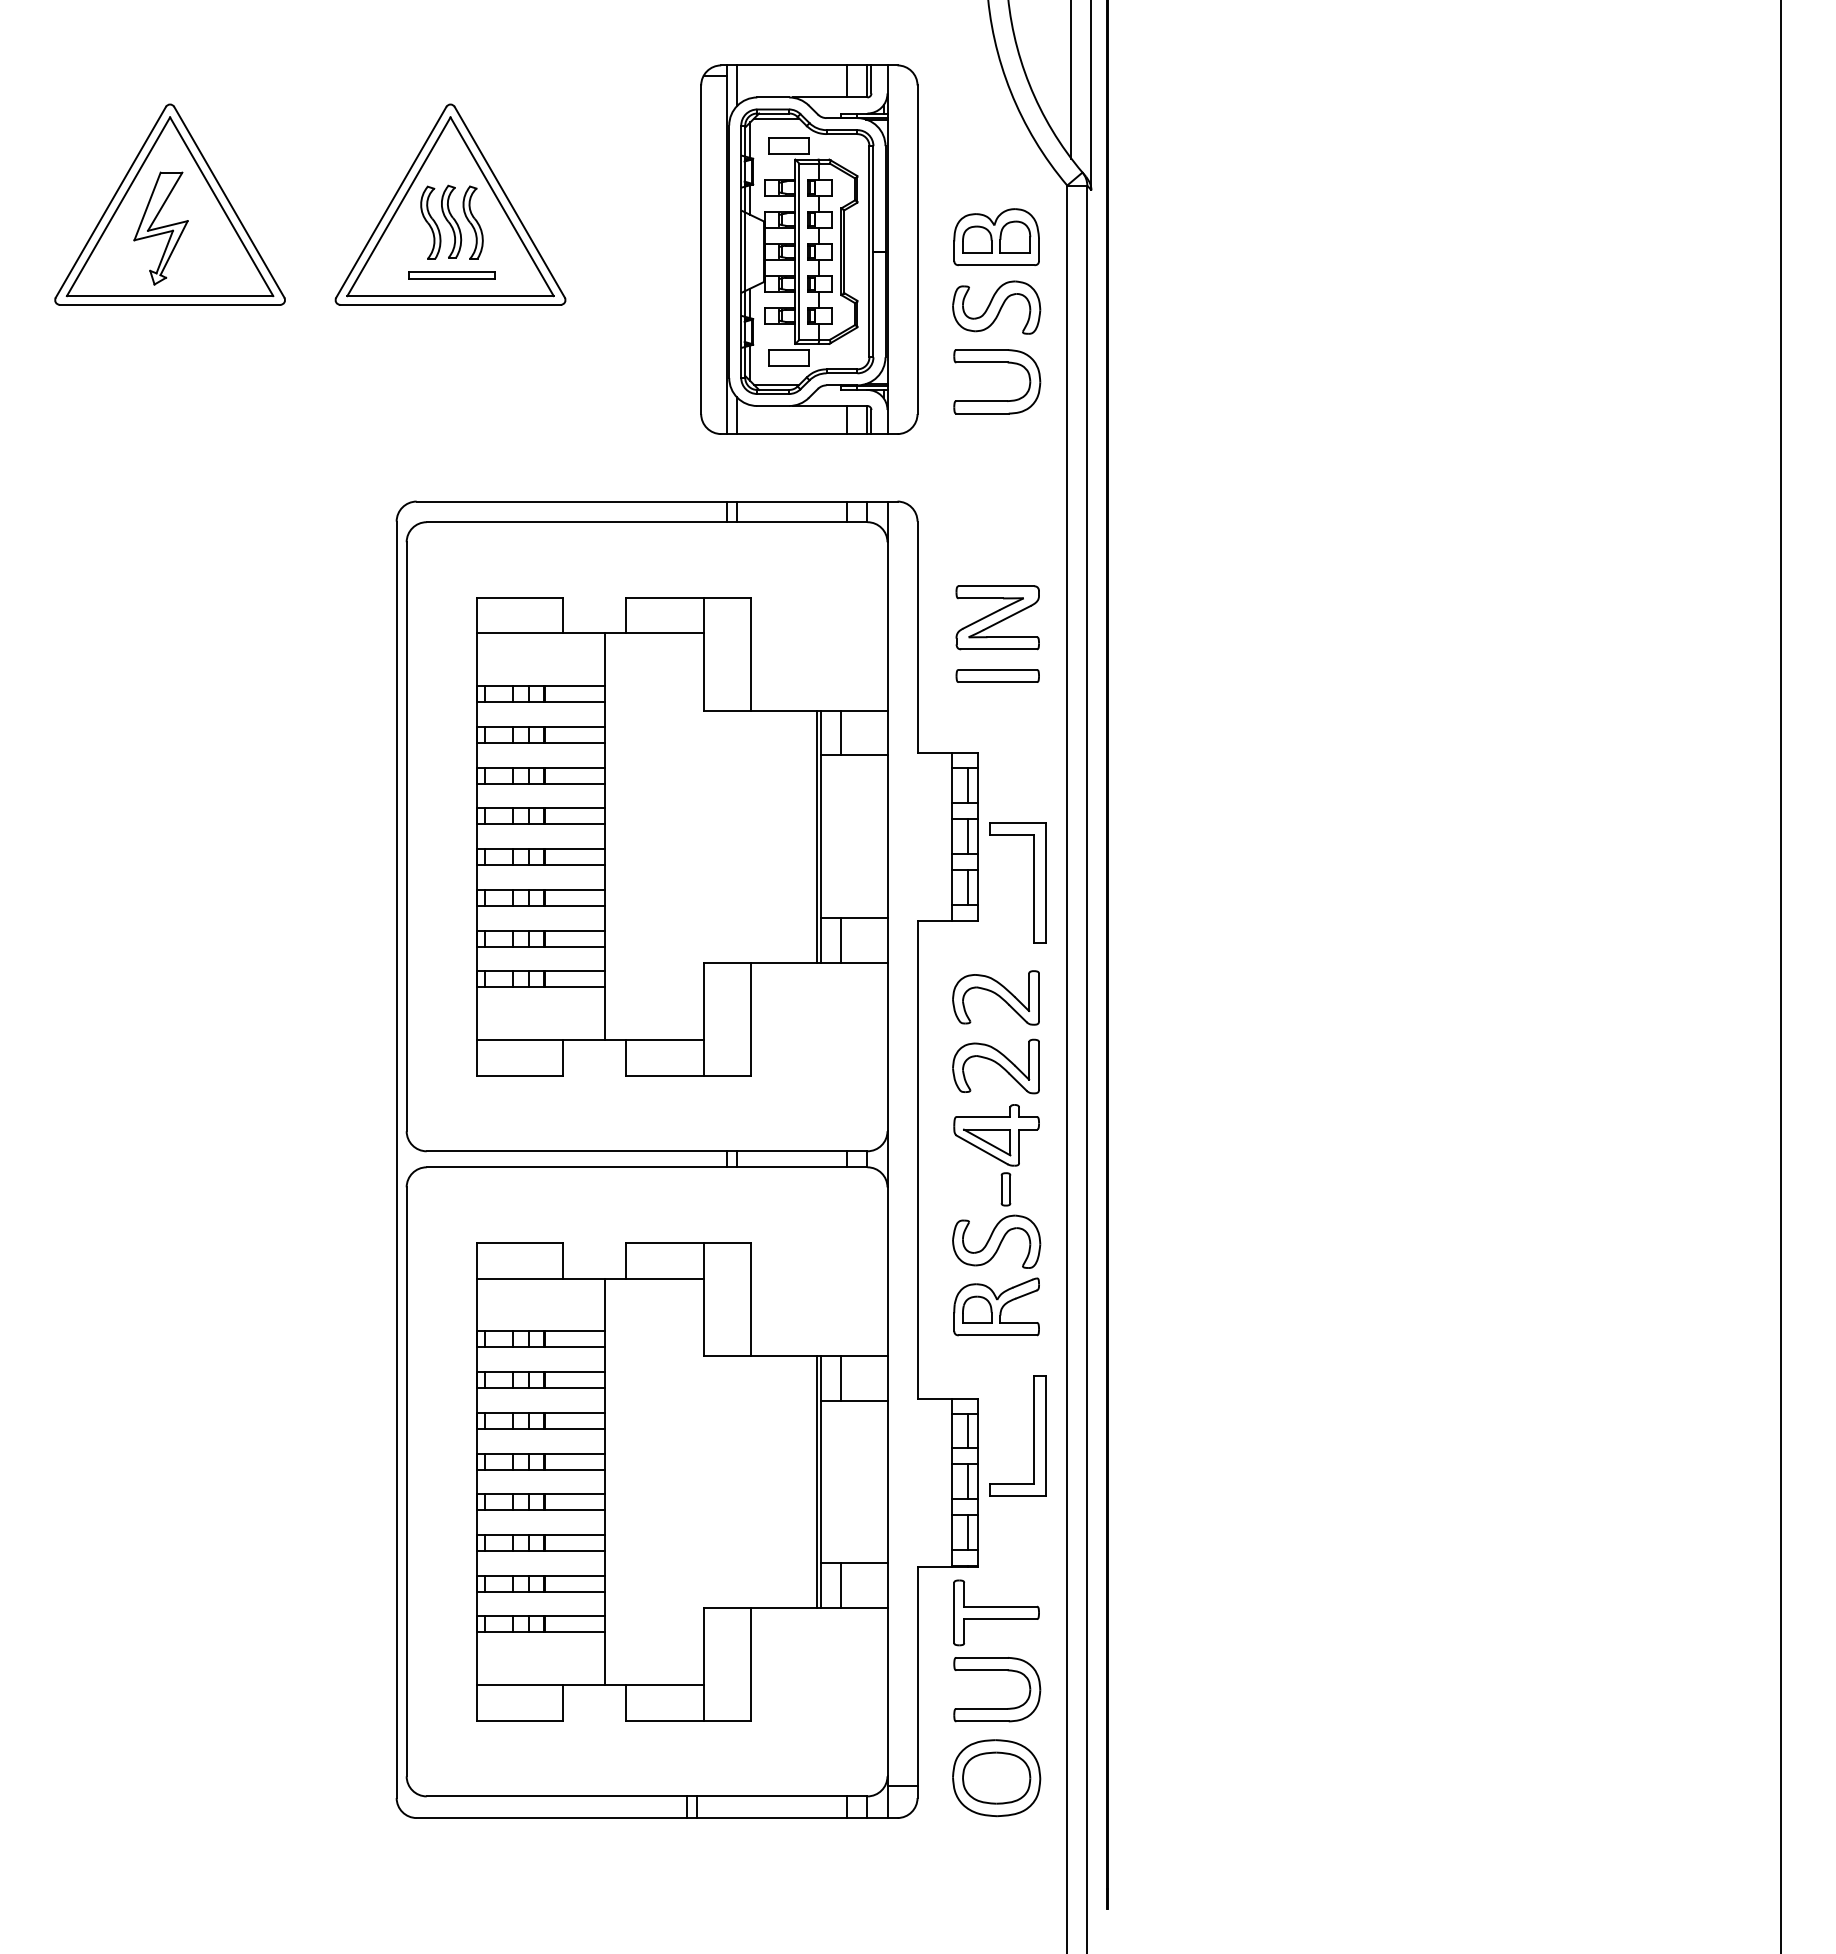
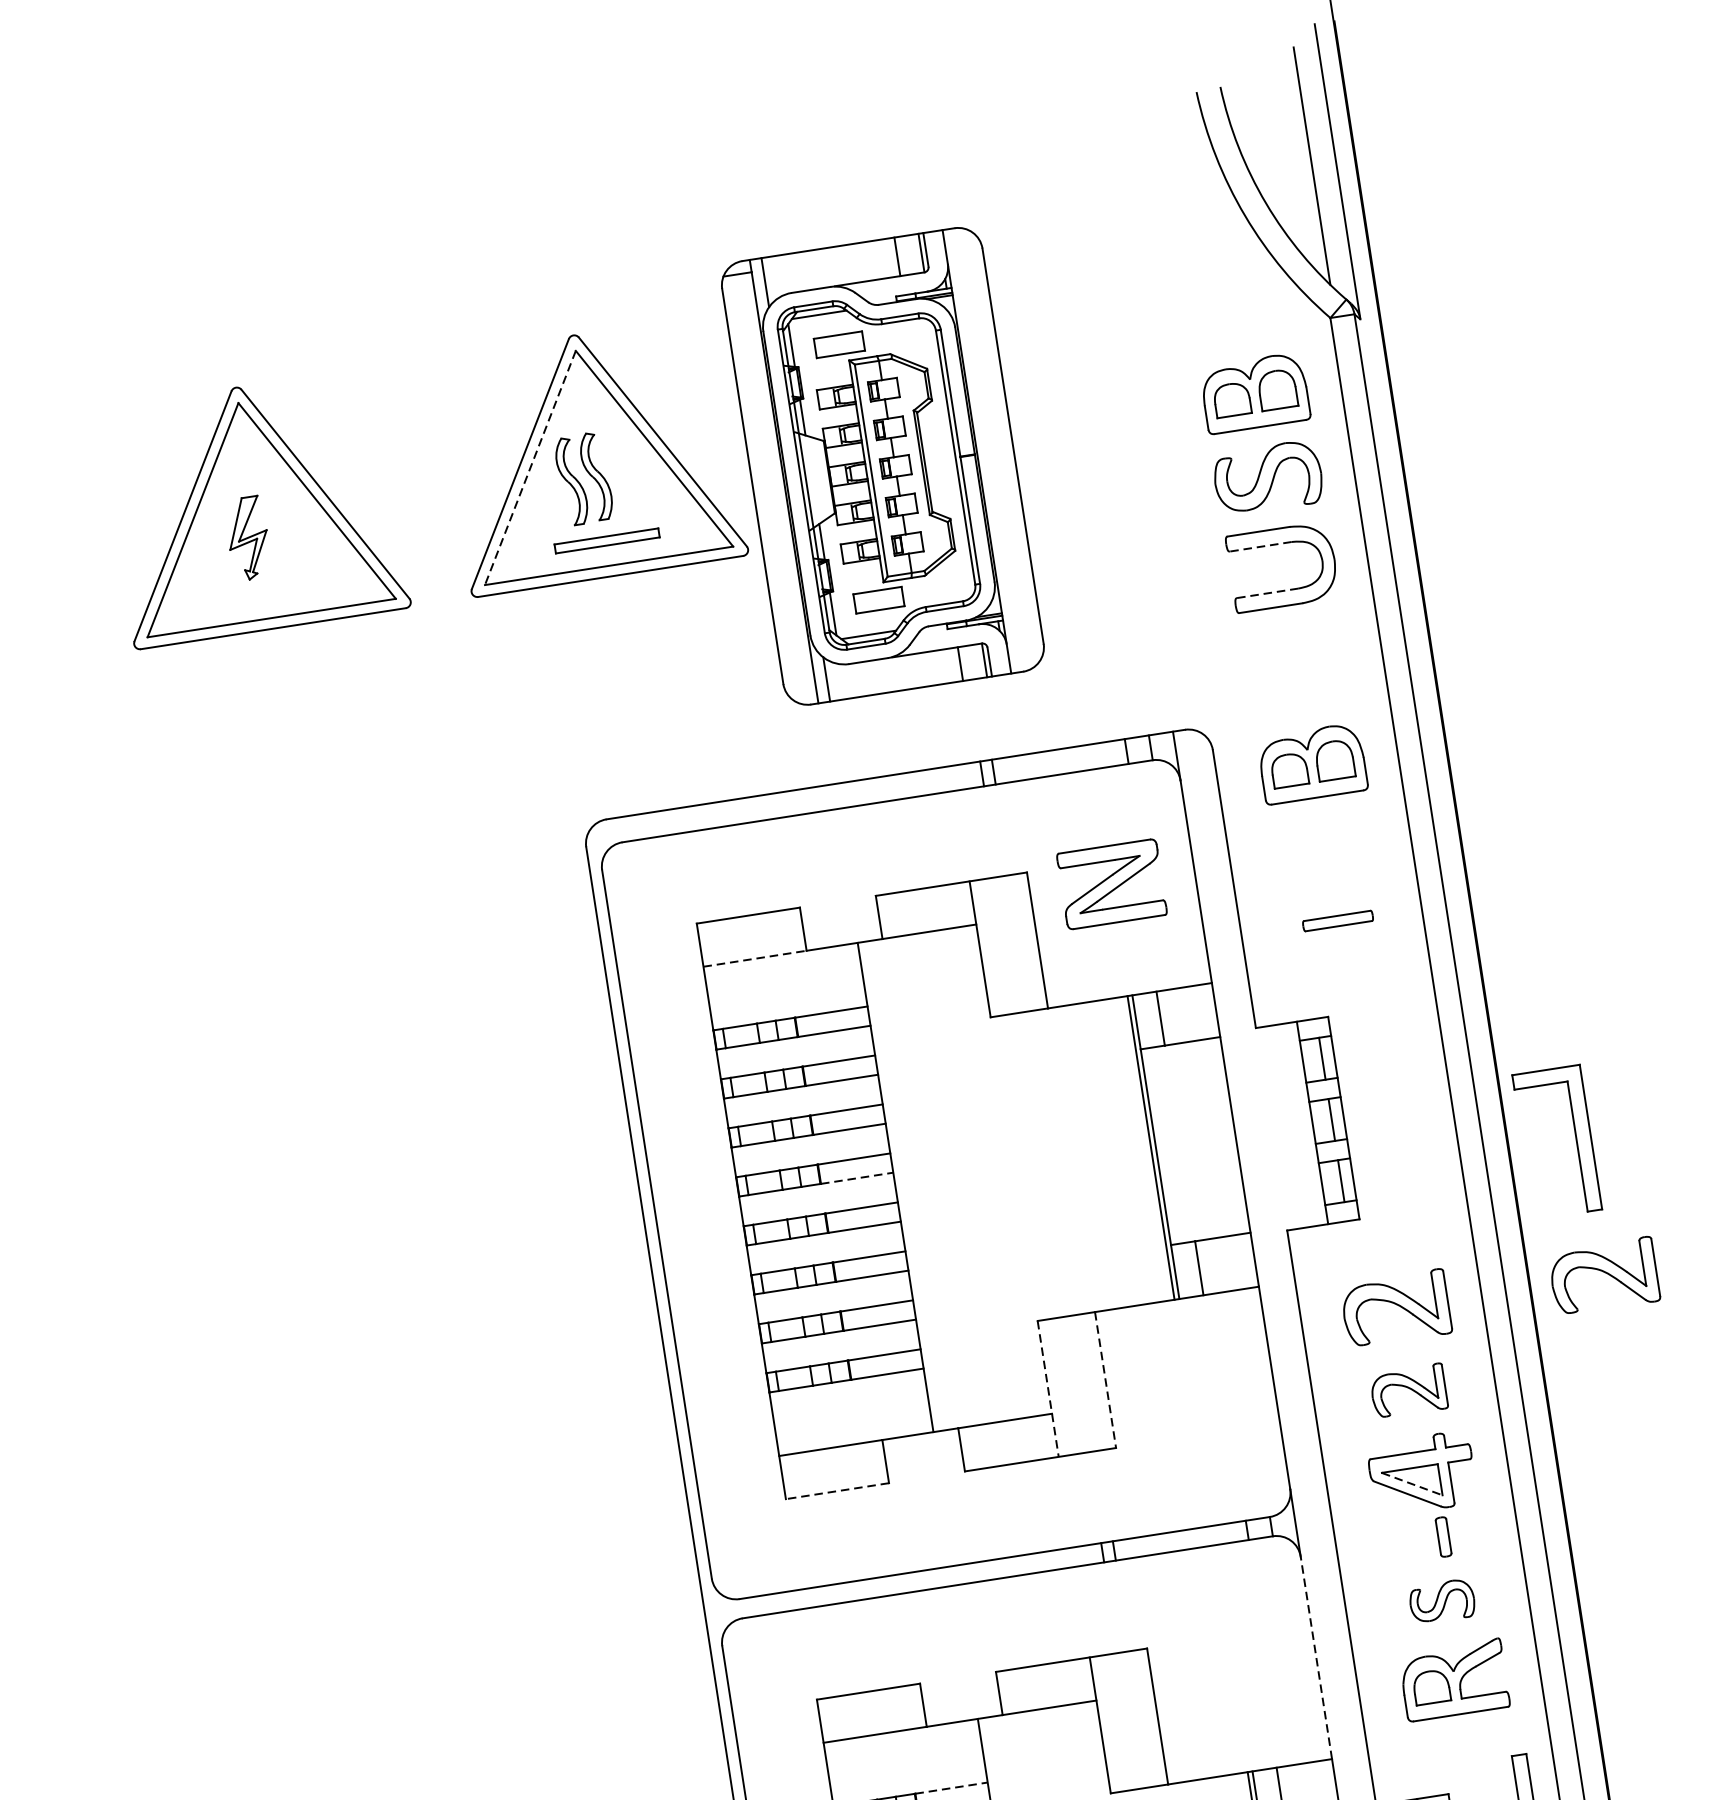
line: (398, 207) -> (529, 468), solid -> dashed
part: (472, 222) -> (621, 473), removed
part: (160, 228) -> (247, 538), size x0.6
part: (809, 249) -> (883, 466), moved
line: (982, 362) -> (1261, 546), solid -> dashed
line: (982, 401) -> (1268, 593), solid -> dashed
part: (996, 545) -> (1312, 764), added
part: (997, 617) -> (1111, 883), moved
line: (519, 633) -> (754, 958), solid -> dashed
part: (997, 675) -> (1337, 920), size x0.7
line: (575, 824) -> (857, 1178), solid -> dashed
part: (1033, 882) -> (1575, 1138), moved
part: (1168, 997) -> (1603, 1275), added
line: (703, 1019) -> (1048, 1388), solid -> dashed
line: (751, 1019) -> (1105, 1380), solid -> dashed
part: (995, 1066) -> (1408, 1391), size x0.7
line: (519, 1075) -> (837, 1490), solid -> dashed
line: (987, 1142) -> (1412, 1484), solid -> dashed
part: (996, 1241) -> (1441, 1601), size x0.6
line: (887, 1271) -> (1316, 1657), solid -> dashed
line: (575, 1331) -> (952, 1788), solid -> dashed

